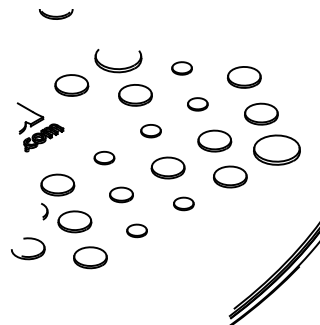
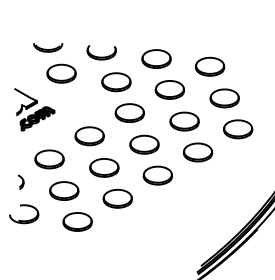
part: (55, 14) -> (47, 47), moved
part: (118, 60) -> (101, 52), size x0.71
part: (181, 68) -> (155, 59), size x1.67
part: (197, 104) -> (169, 90), size x1.67
part: (150, 130) -> (129, 112), size x1.67
part: (276, 149) -> (237, 128), size x0.71
part: (104, 157) -> (89, 135), size x1.67
part: (121, 194) -> (104, 167), size x1.43
part: (183, 203) -> (157, 175), size x1.67
part: (44, 211) -> (20, 182), moved
part: (136, 230) -> (117, 198), size x1.67

